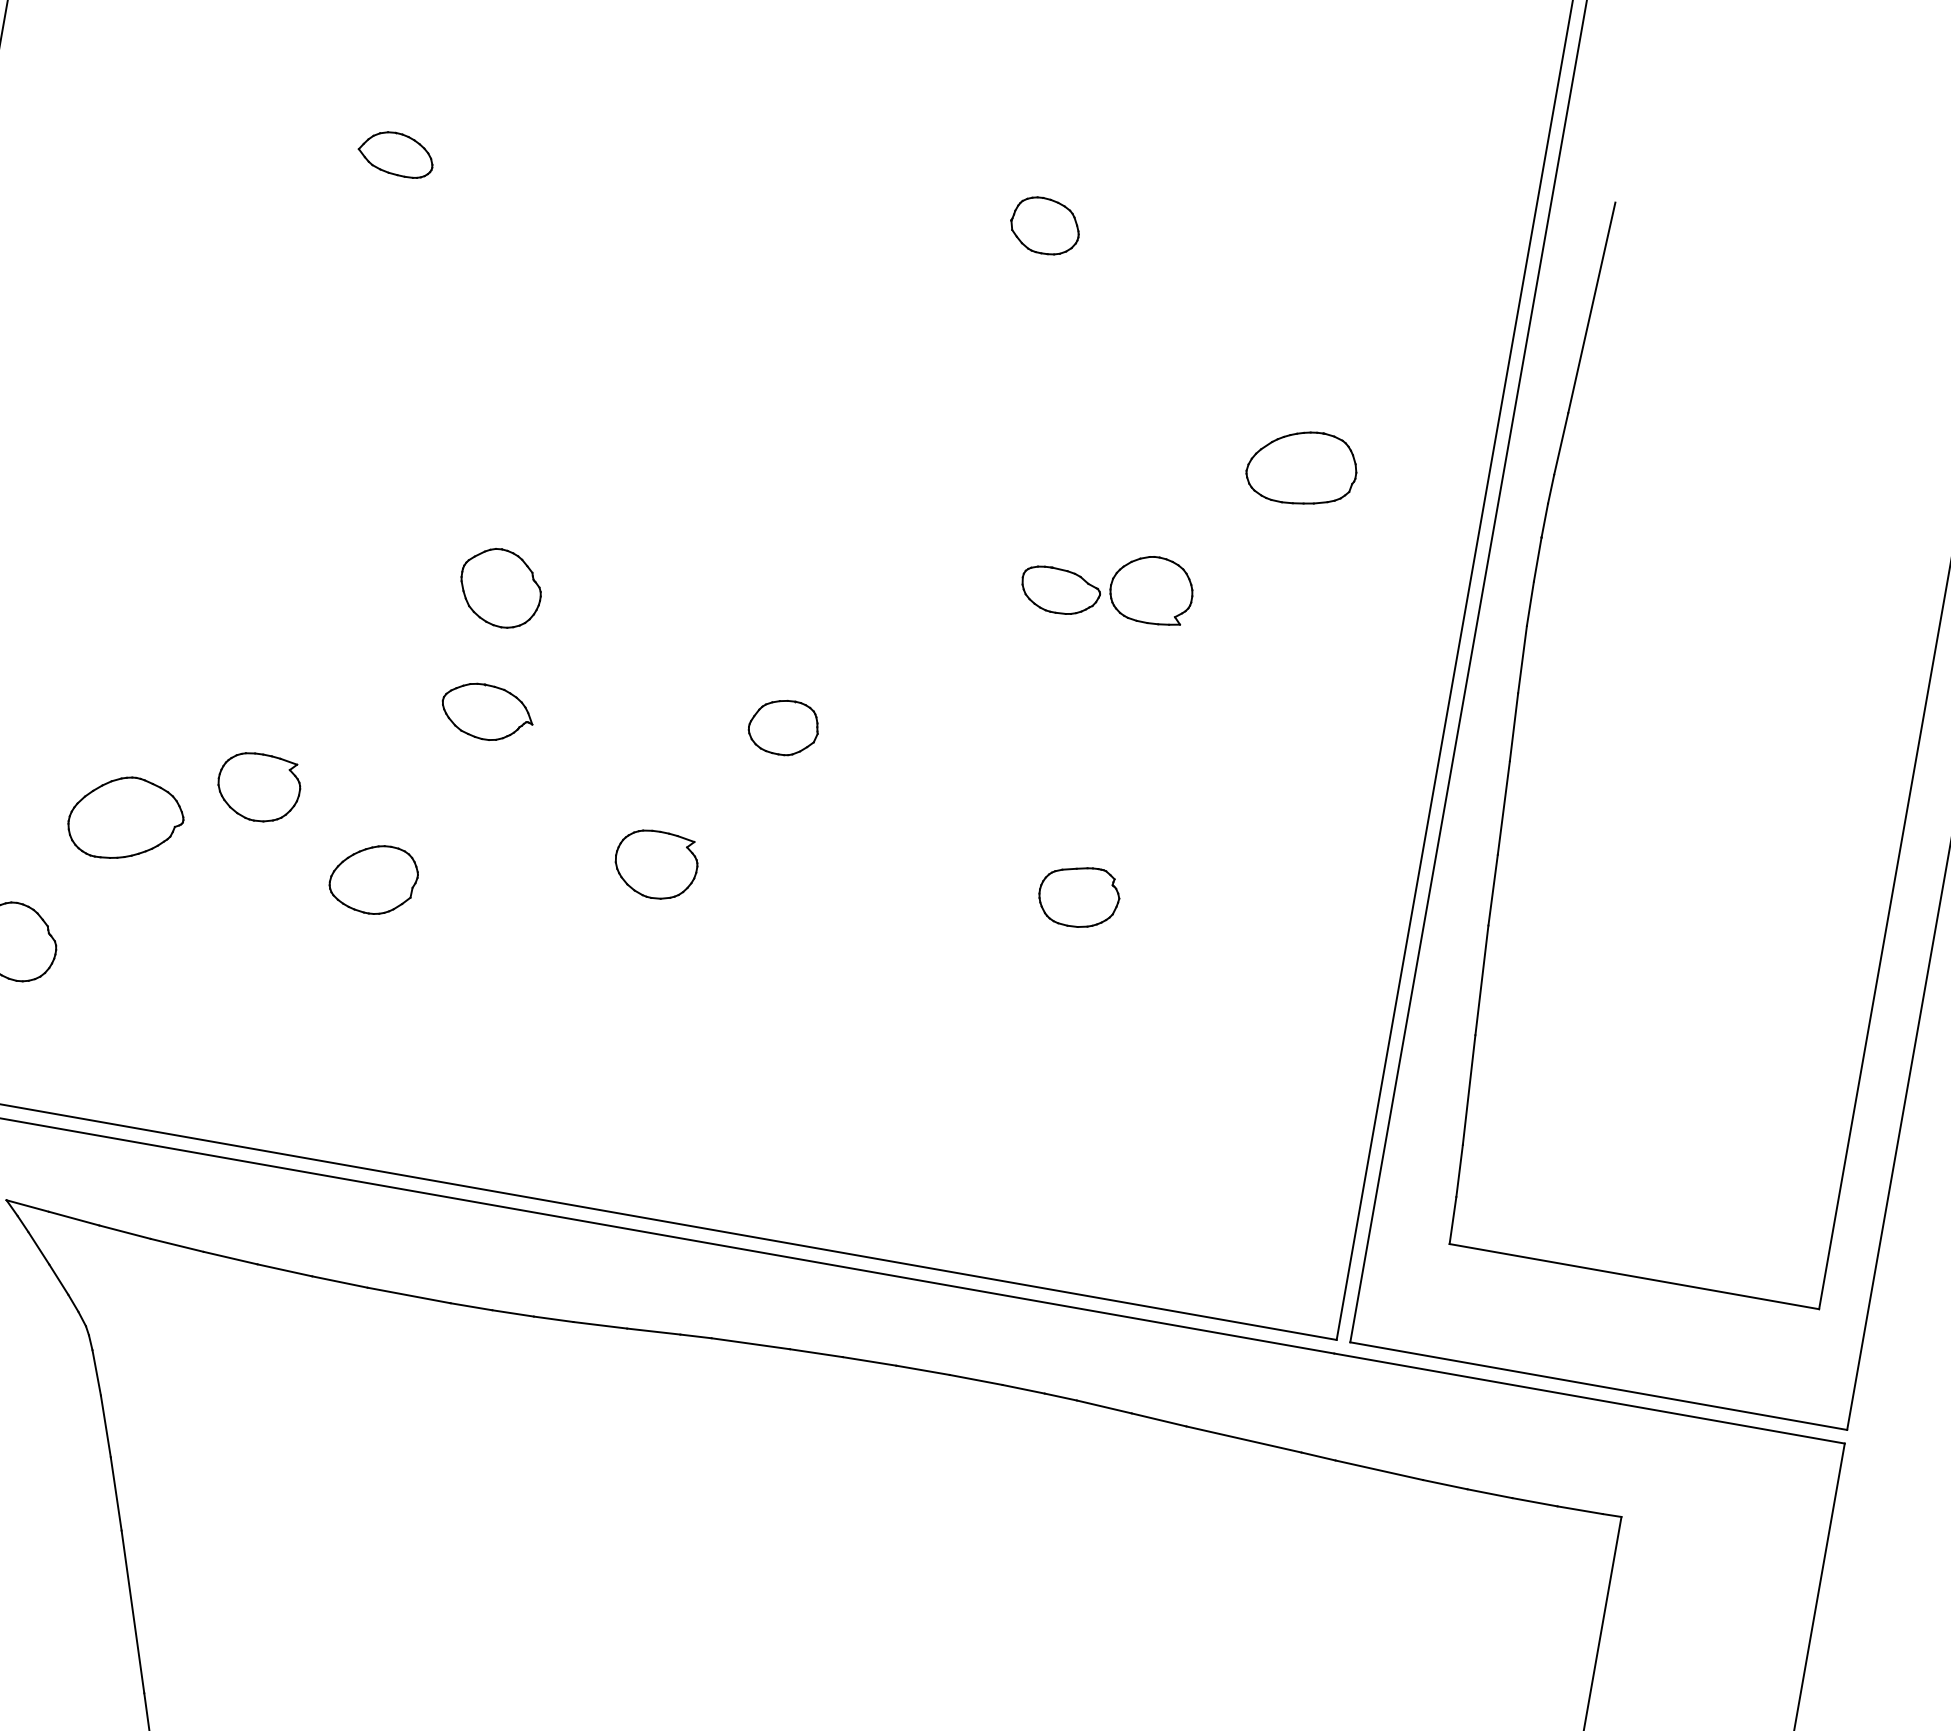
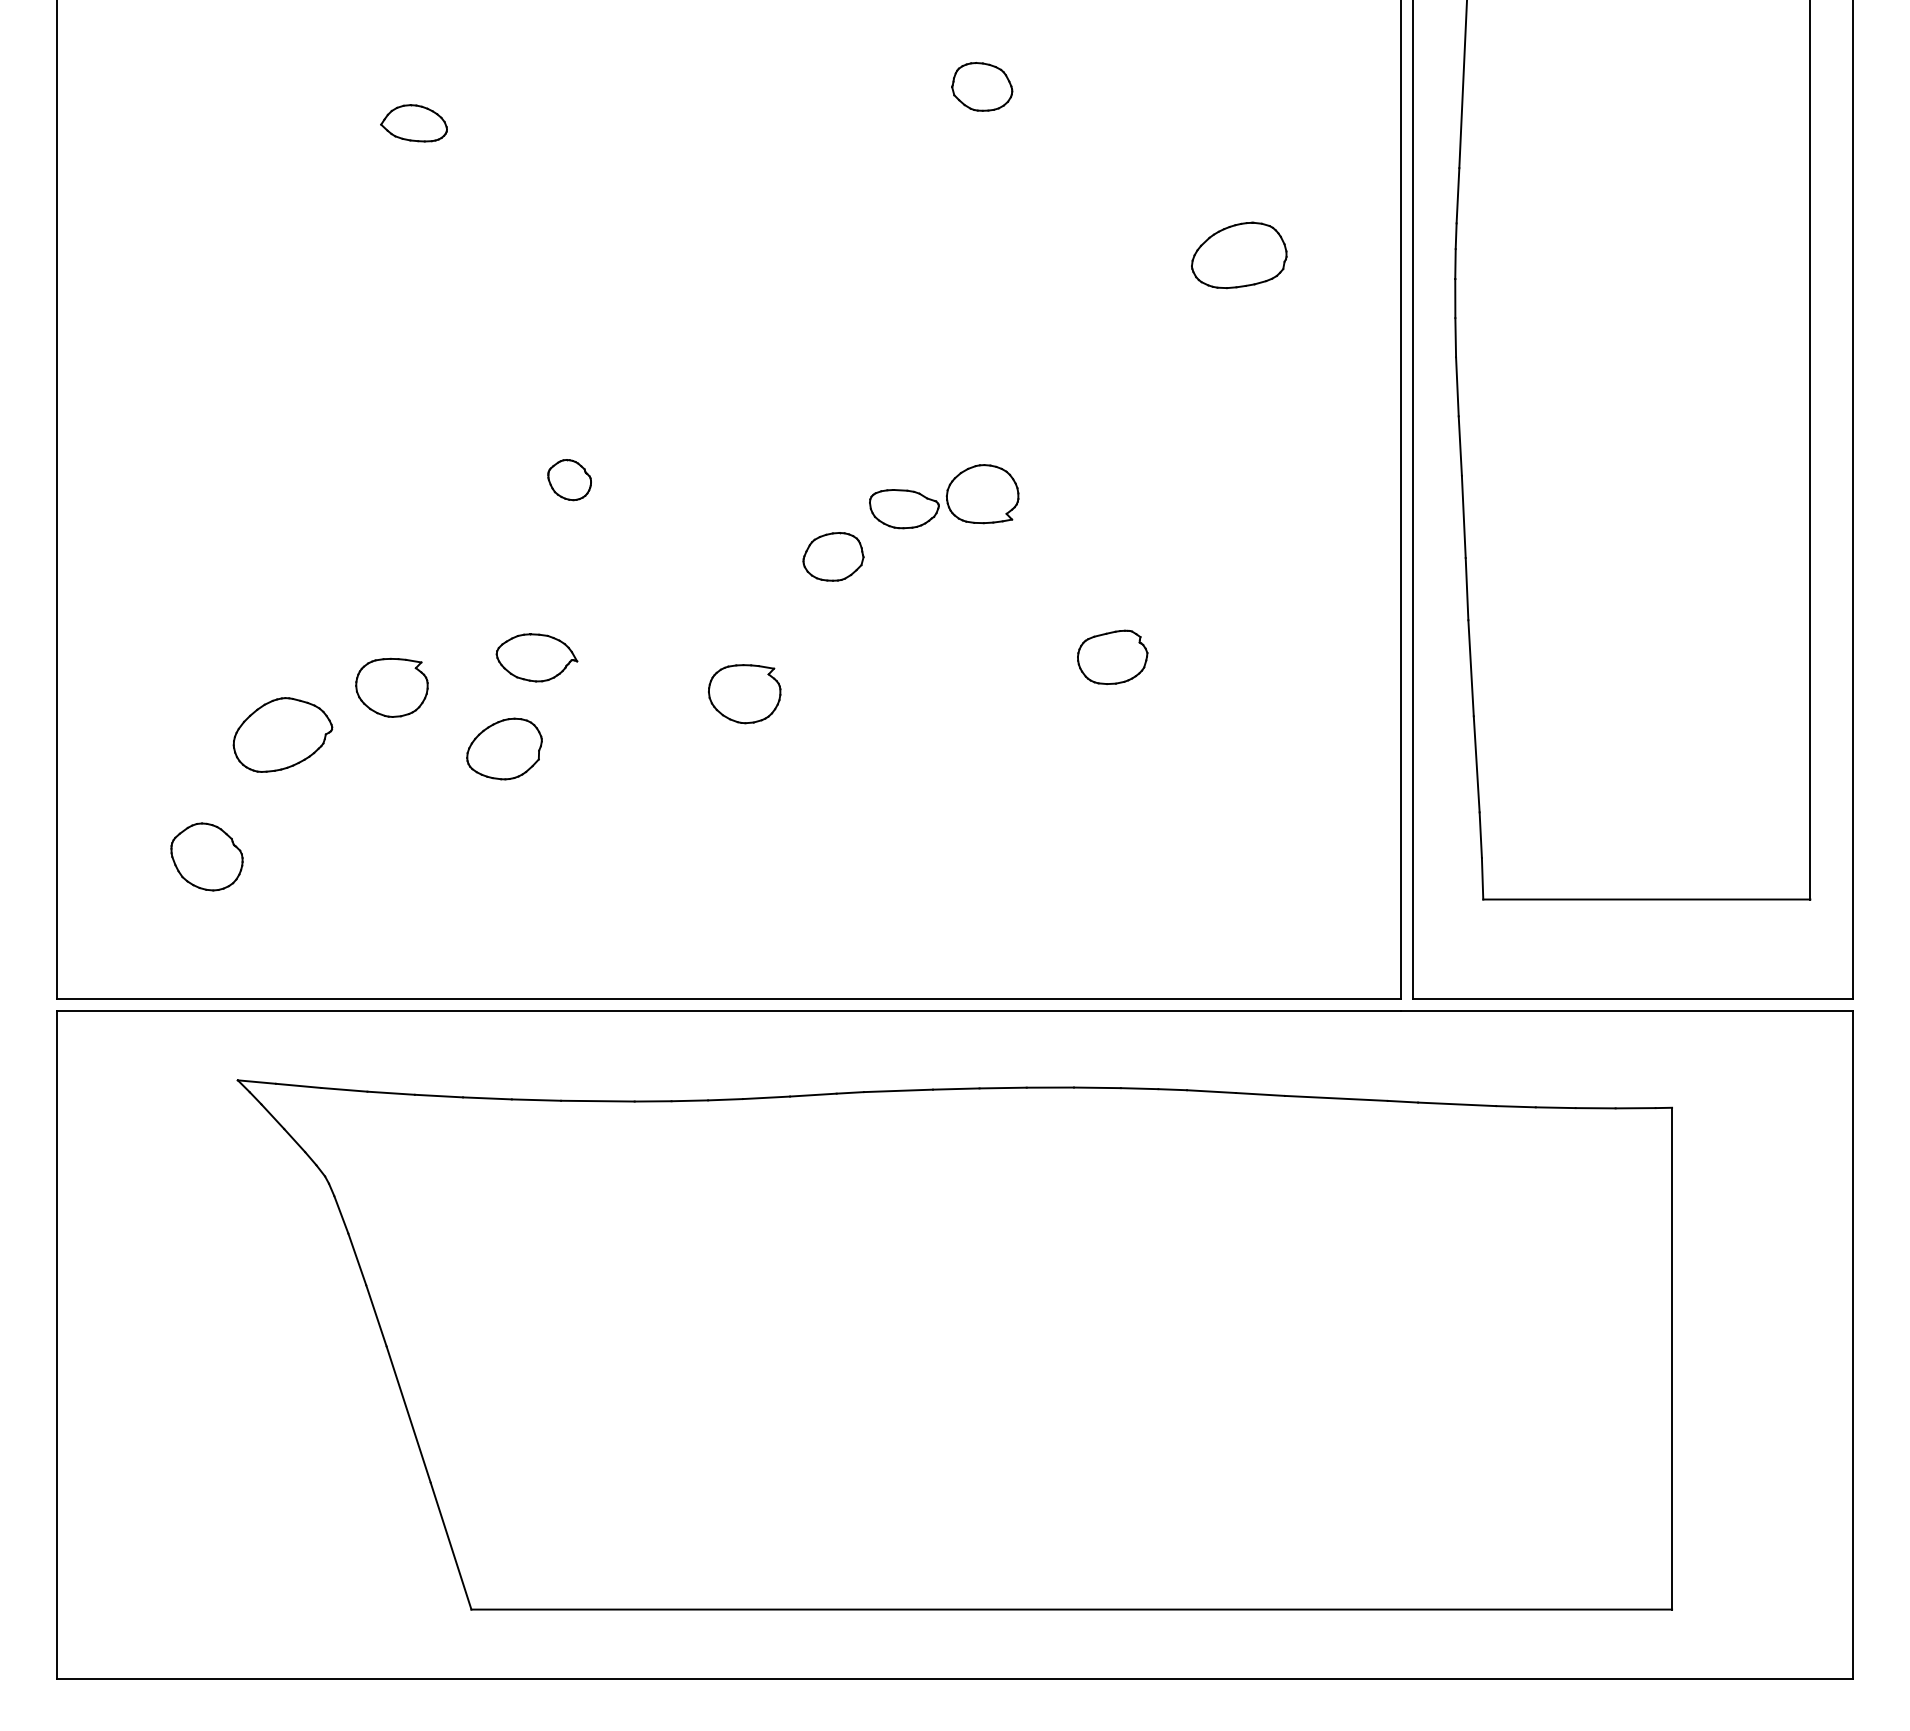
part: (1108, 585) -> (944, 496), moved
part: (500, 587) -> (569, 479), size x0.6
part: (487, 712) -> (536, 657), moved

